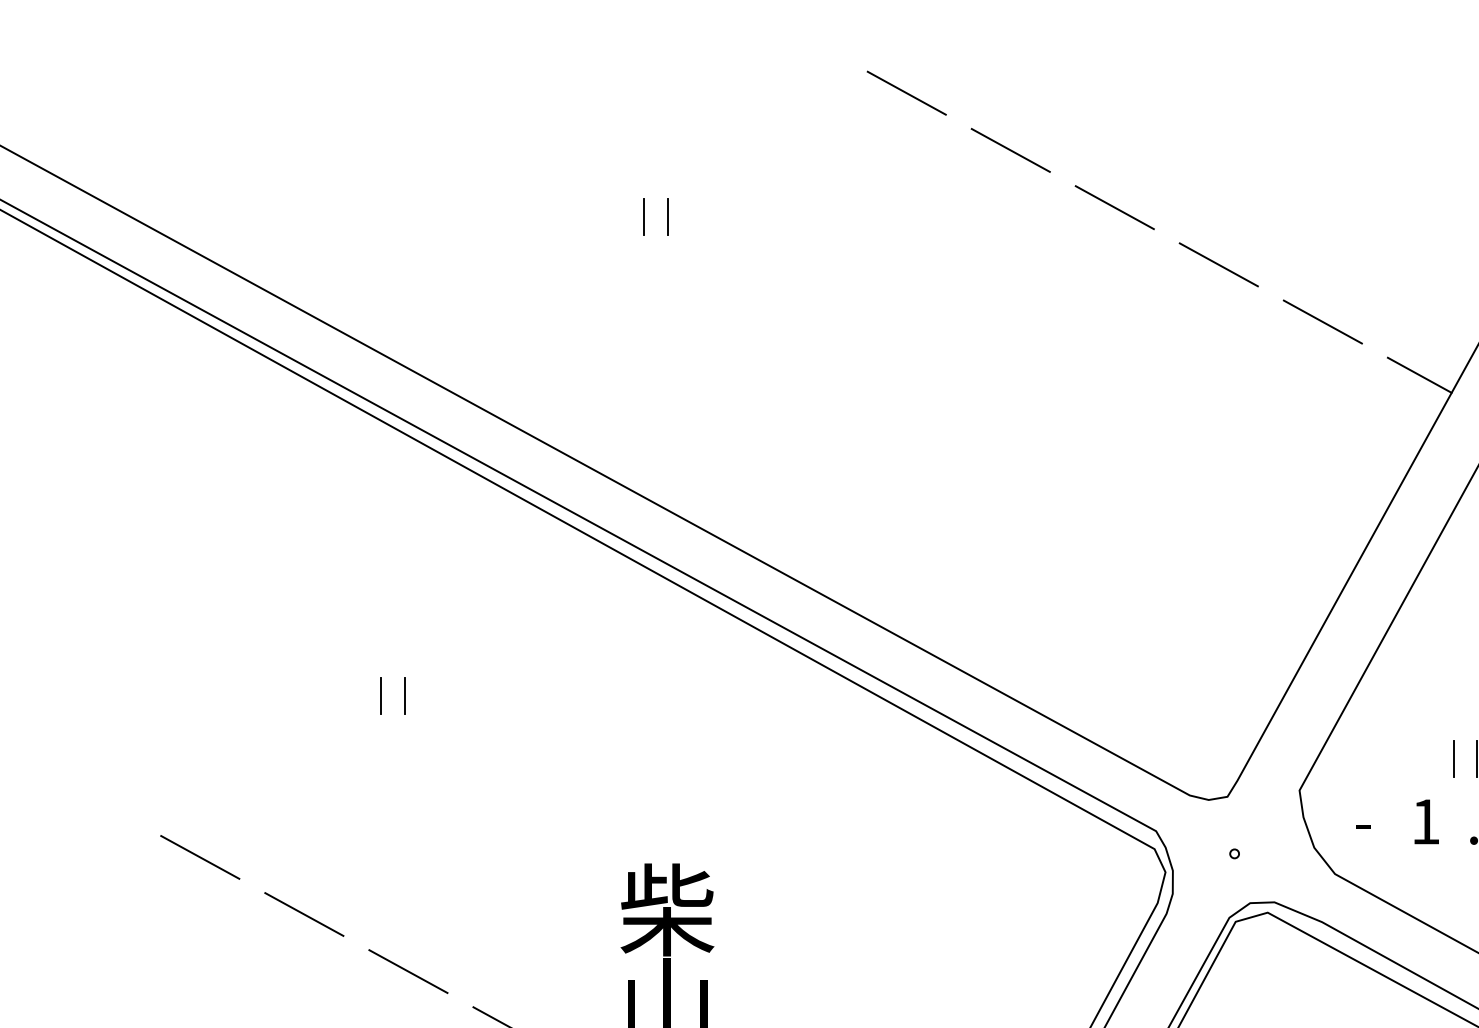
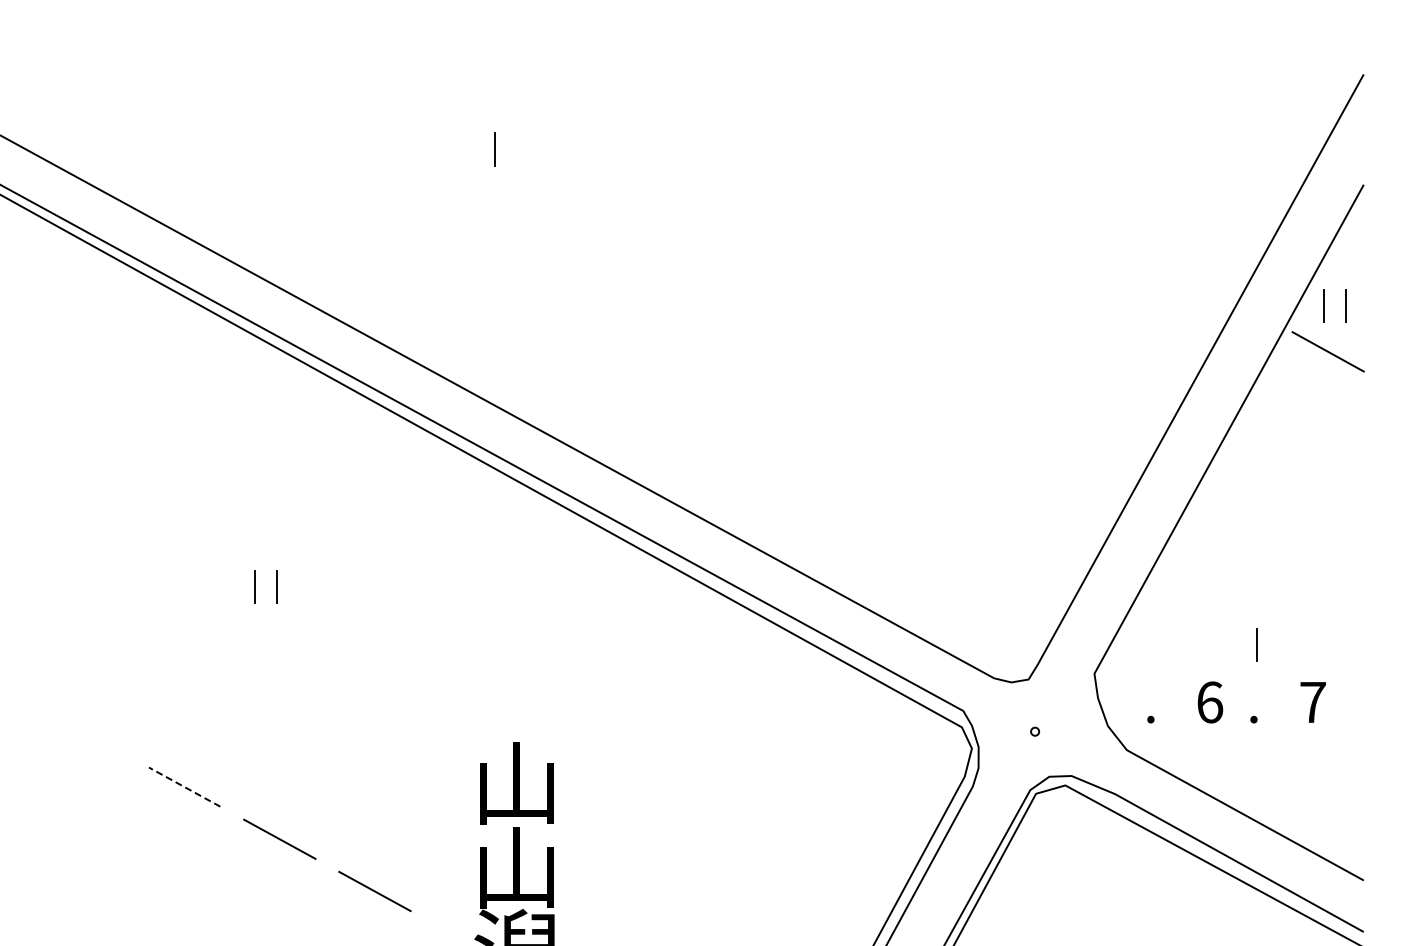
line: (906, 92) -> (735, 35), removed
line: (1010, 150) -> (830, 88), removed
line: (1114, 207) -> (925, 140), removed
line: (668, 217) -> (517, 149), removed
line: (1218, 264) -> (1020, 192), removed
line: (1322, 322) -> (1115, 245), removed
line: (1419, 375) -> (1204, 294), removed
line: (1453, 758) -> (1235, 644), removed
text: (1426, 821) -> (1210, 702), 1 -> 6
text: (1363, 835) -> (1152, 714), - -> .
line: (200, 856) -> (89, 734), removed
text: (667, 909) -> (516, 782), 柴 -> 山
line: (304, 914) -> (184, 787), solid -> dashed

